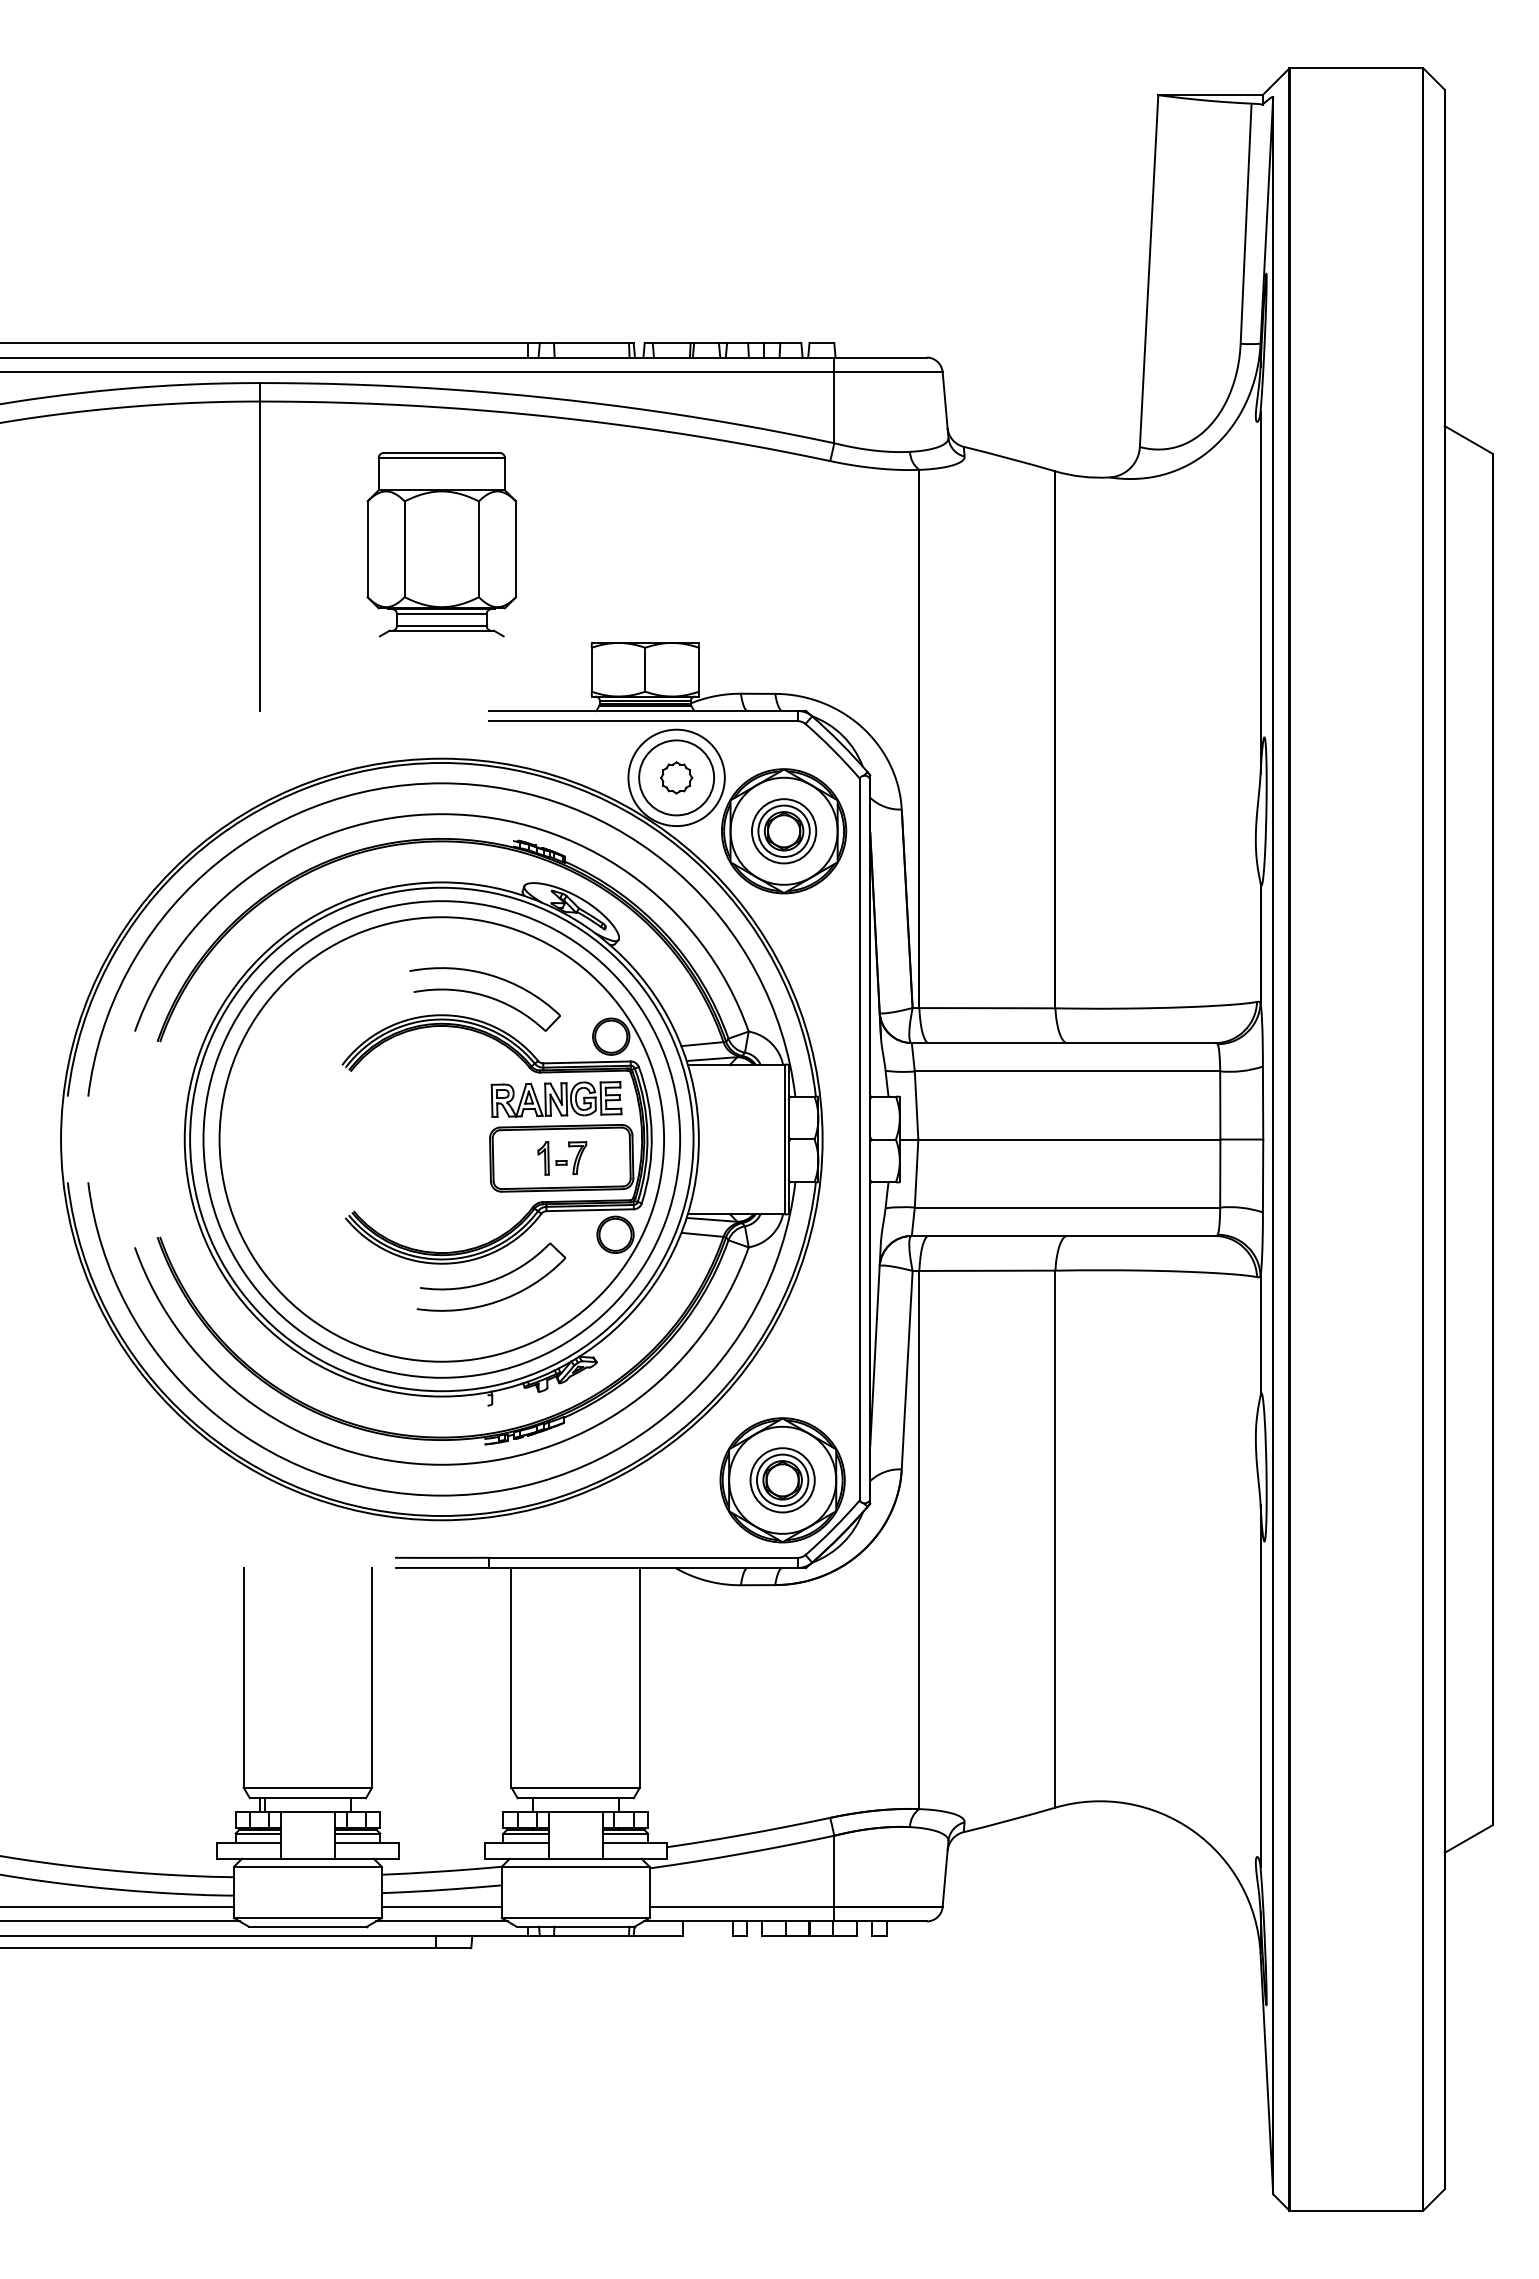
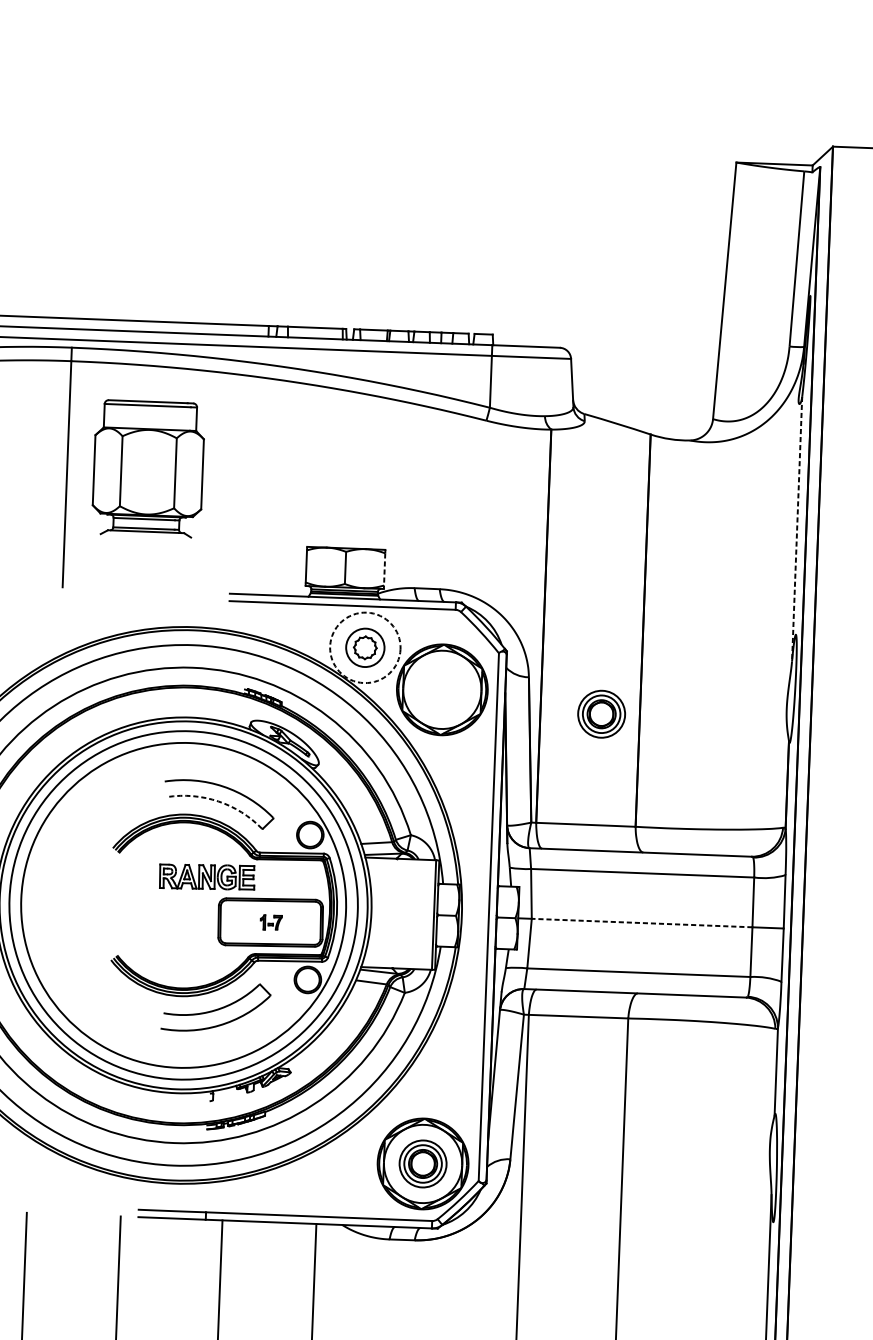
part: (441, 544) -> (148, 468), moved
line: (1260, 593) -> (797, 529), solid -> dashed
line: (698, 669) -> (384, 569), solid -> dashed
circle: (676, 777) -> (365, 647), size x0.7
circle: (676, 777) -> (365, 647), solid -> dashed
part: (784, 831) -> (601, 714), moved
arc: (483, 995) -> (218, 801), solid -> dashed
part: (556, 1099) -> (207, 877), moved
line: (1068, 1139) -> (641, 923), solid -> dashed
part: (562, 1158) -> (271, 922), size x0.6

